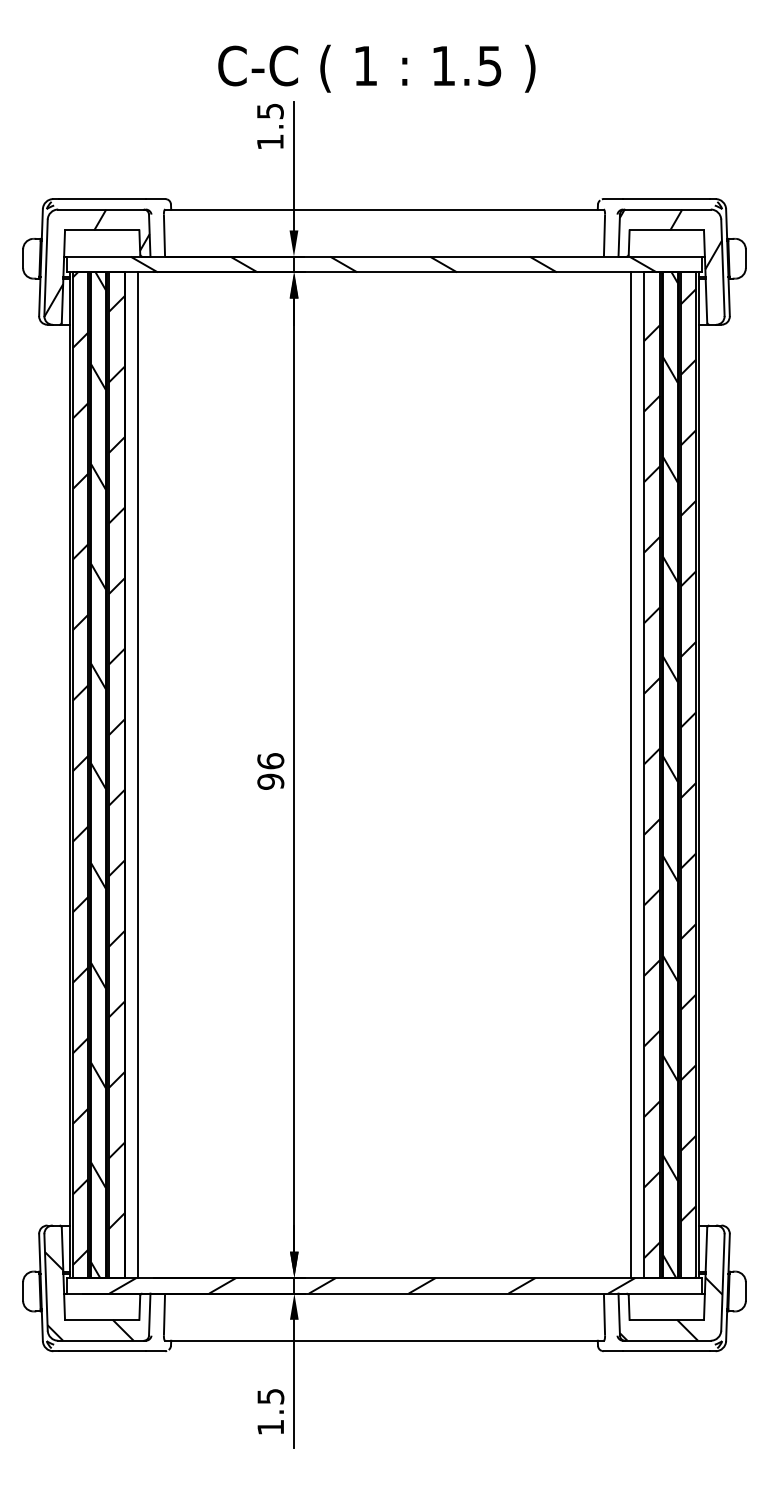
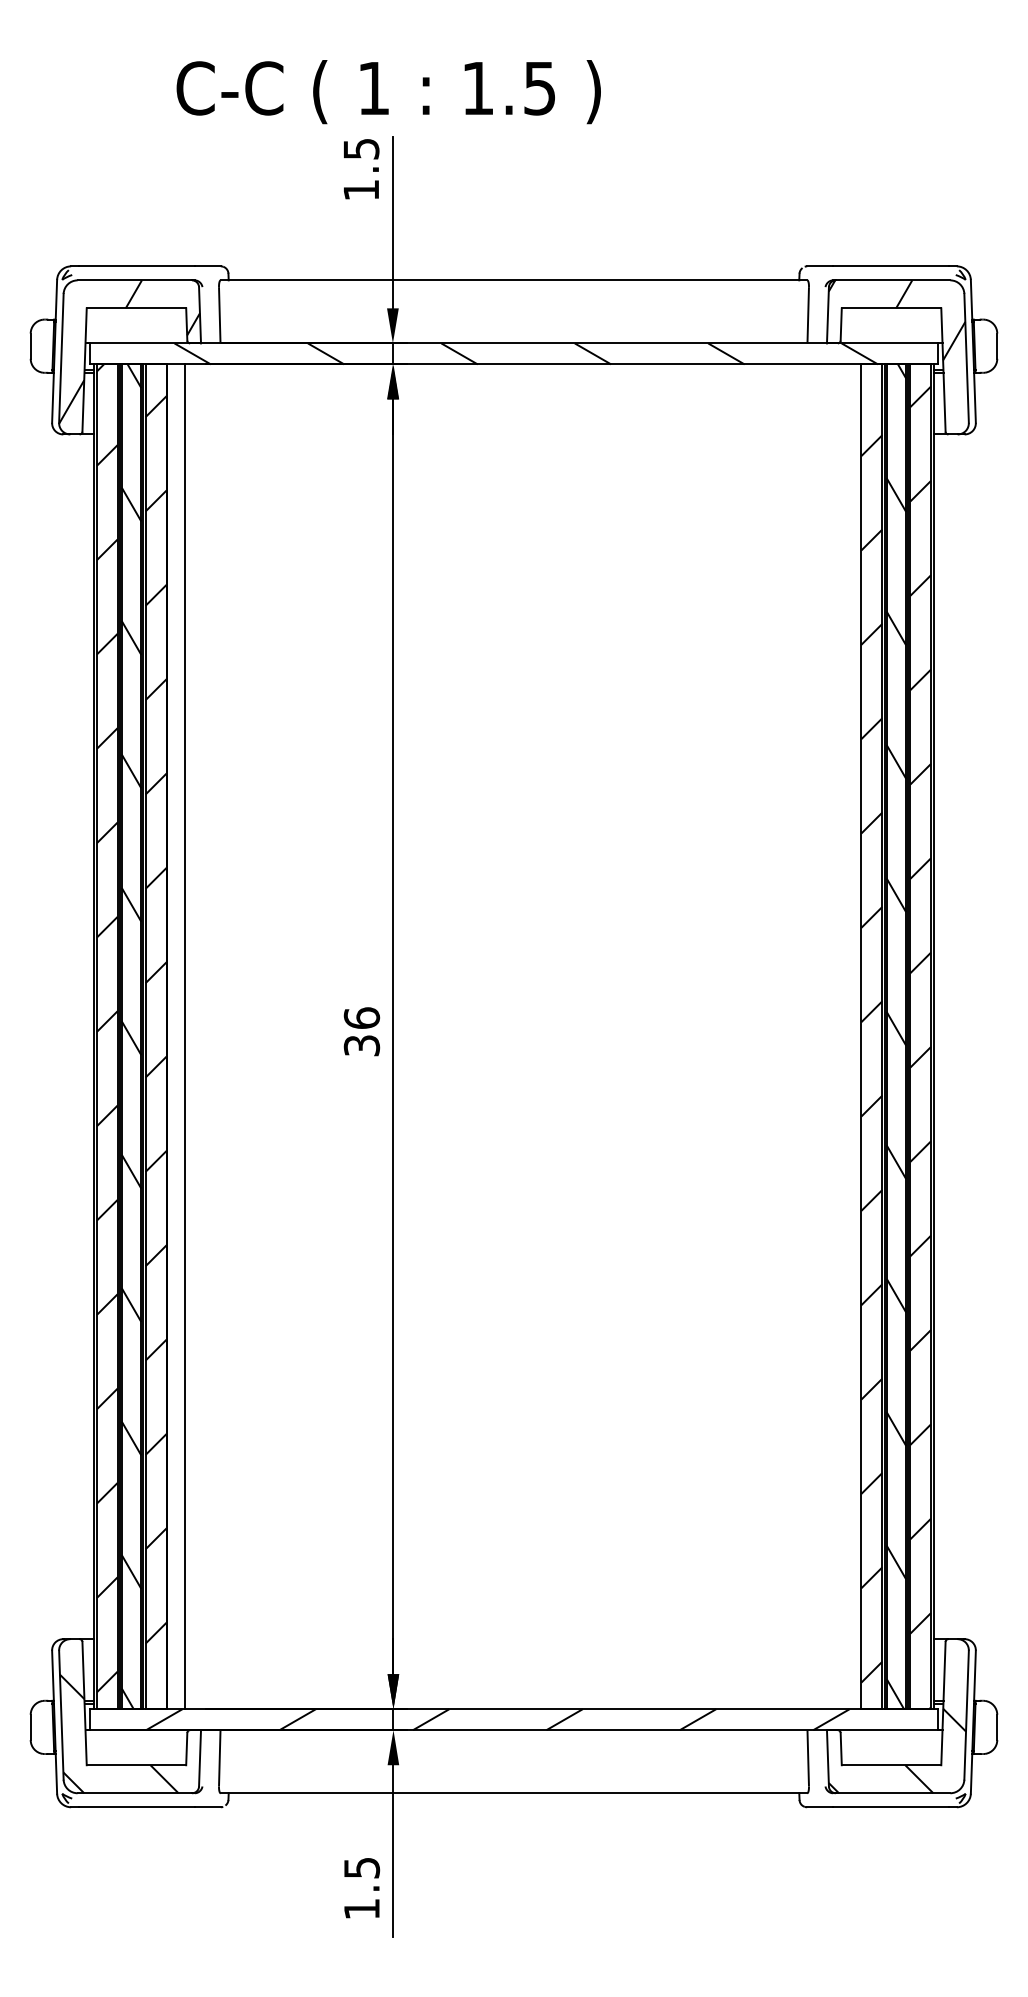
text: (376, 68) -> (388, 91), moved
line: (630, 774) -> (843, 1035), removed
text: (270, 781) -> (361, 1045), 96 -> 36

